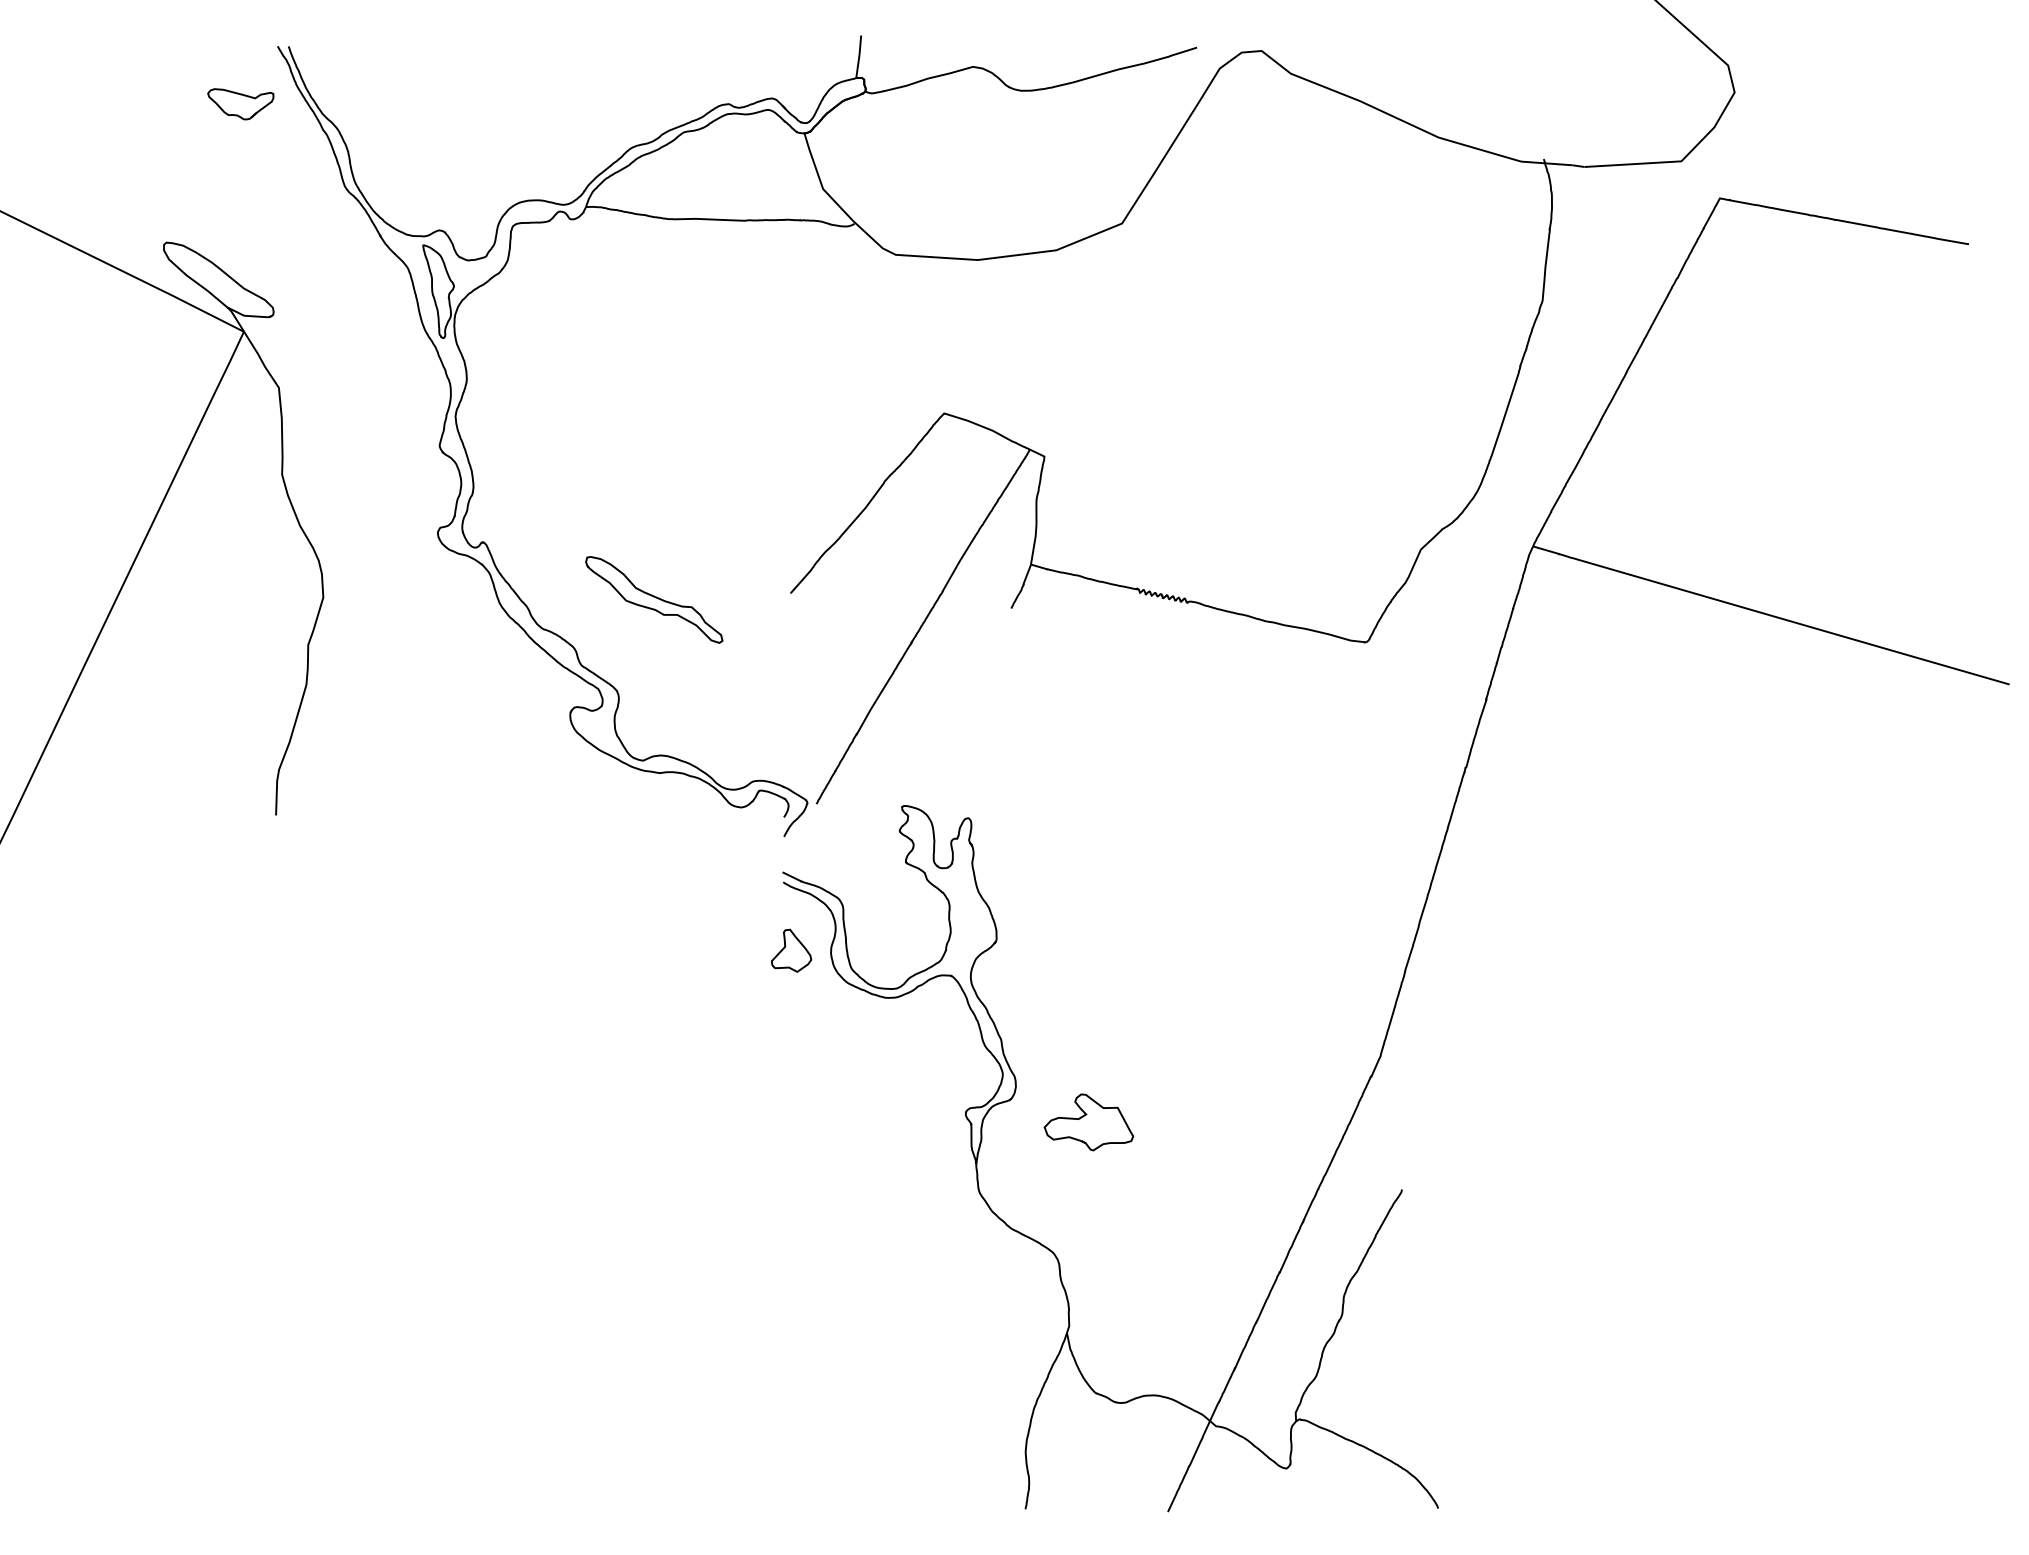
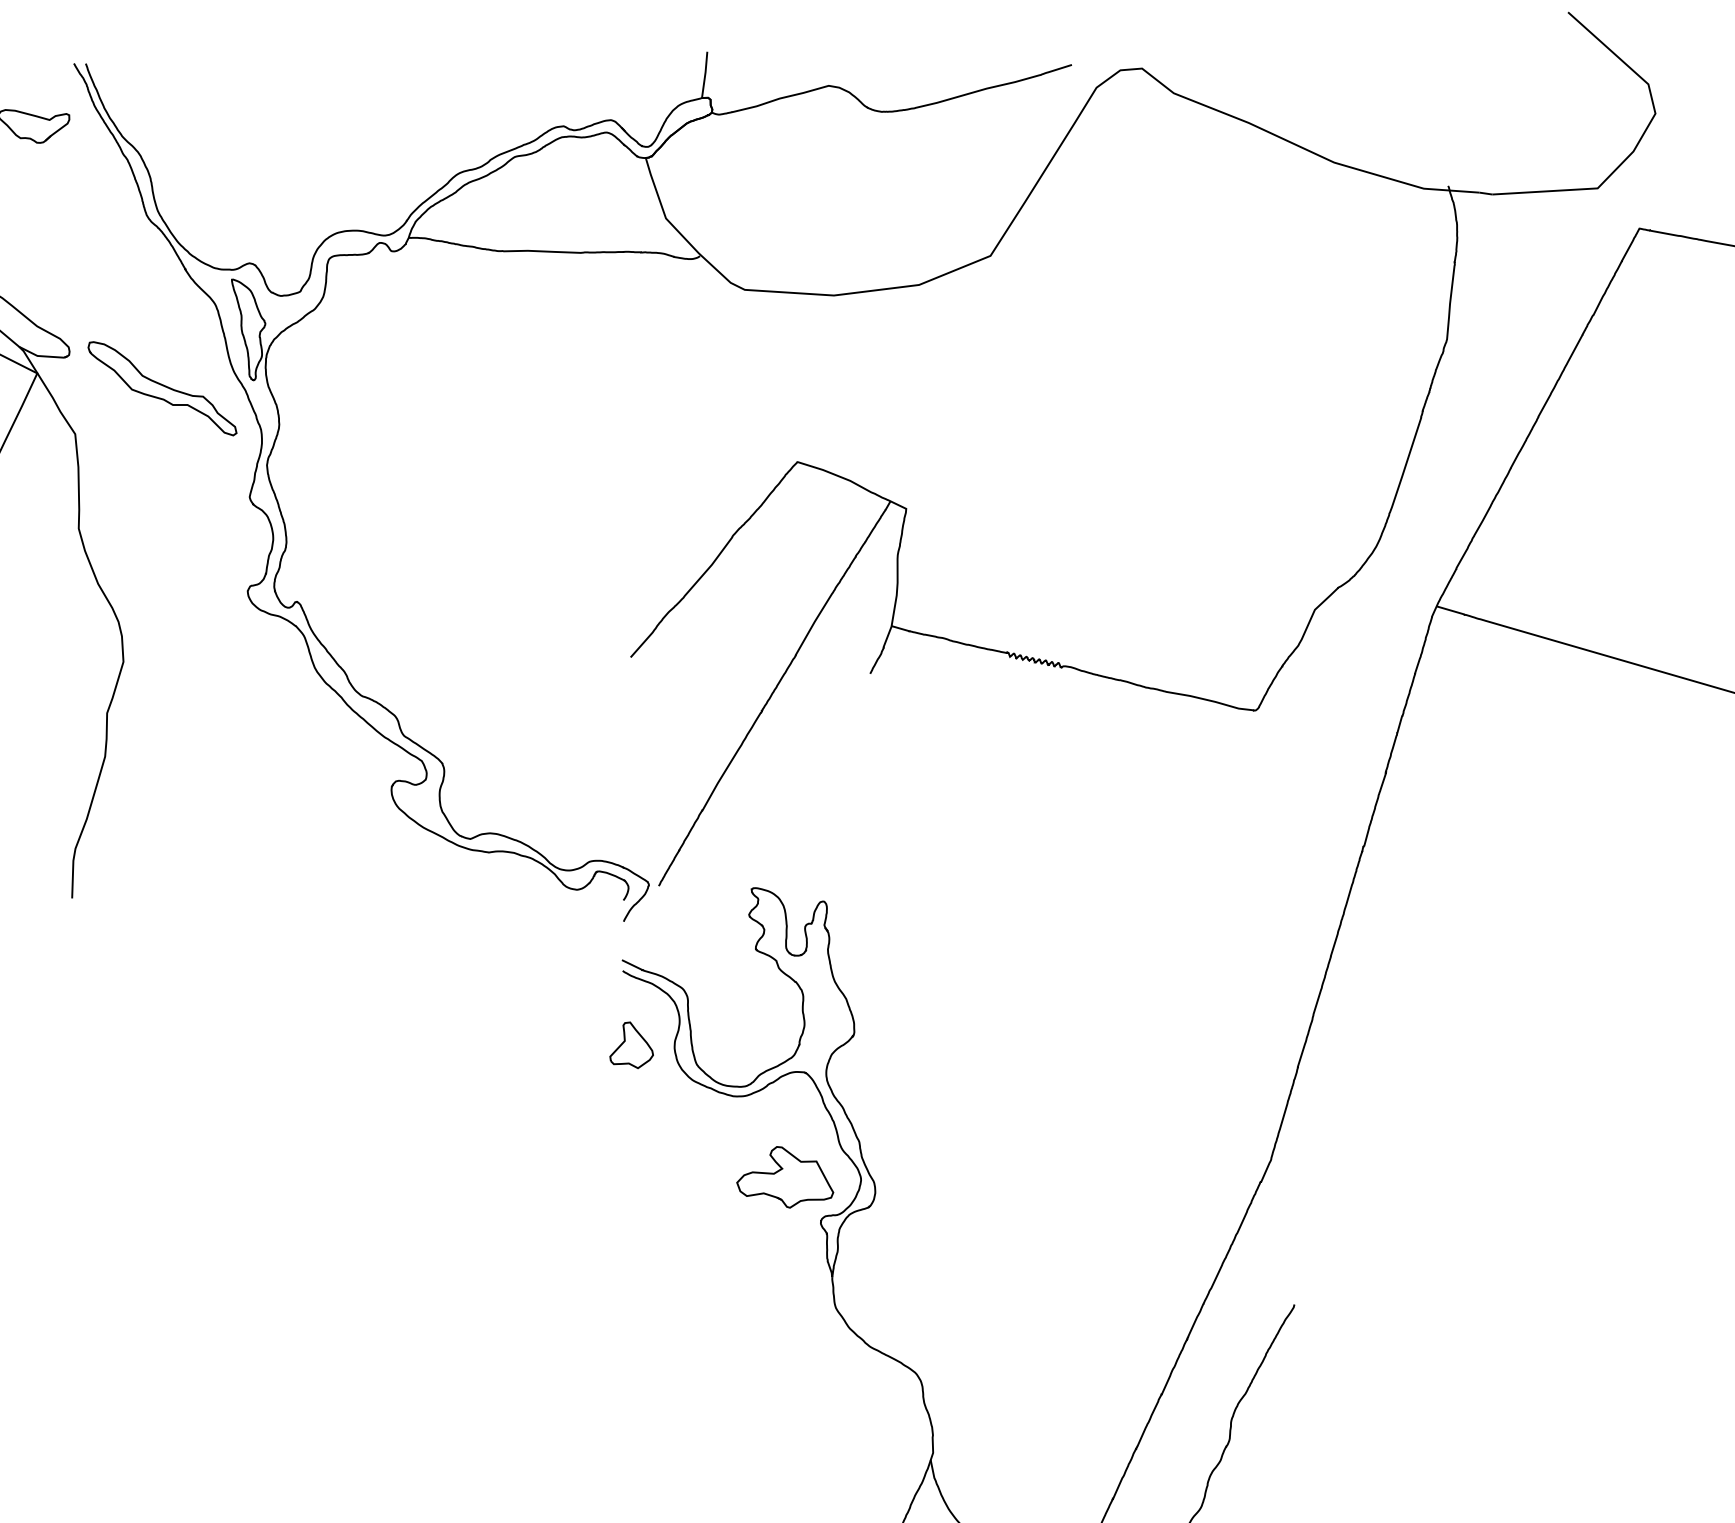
part: (654, 599) -> (162, 388), moved
part: (1088, 1122) -> (784, 1177), moved

